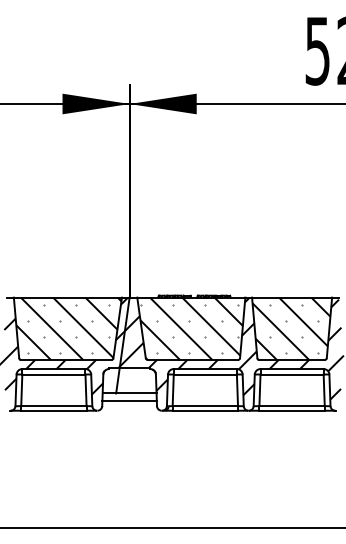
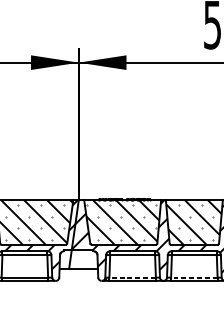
line: (129, 401) -> (78, 274), removed
line: (205, 406) -> (132, 277), solid -> dashed
line: (292, 406) -> (194, 277), solid -> dashed

